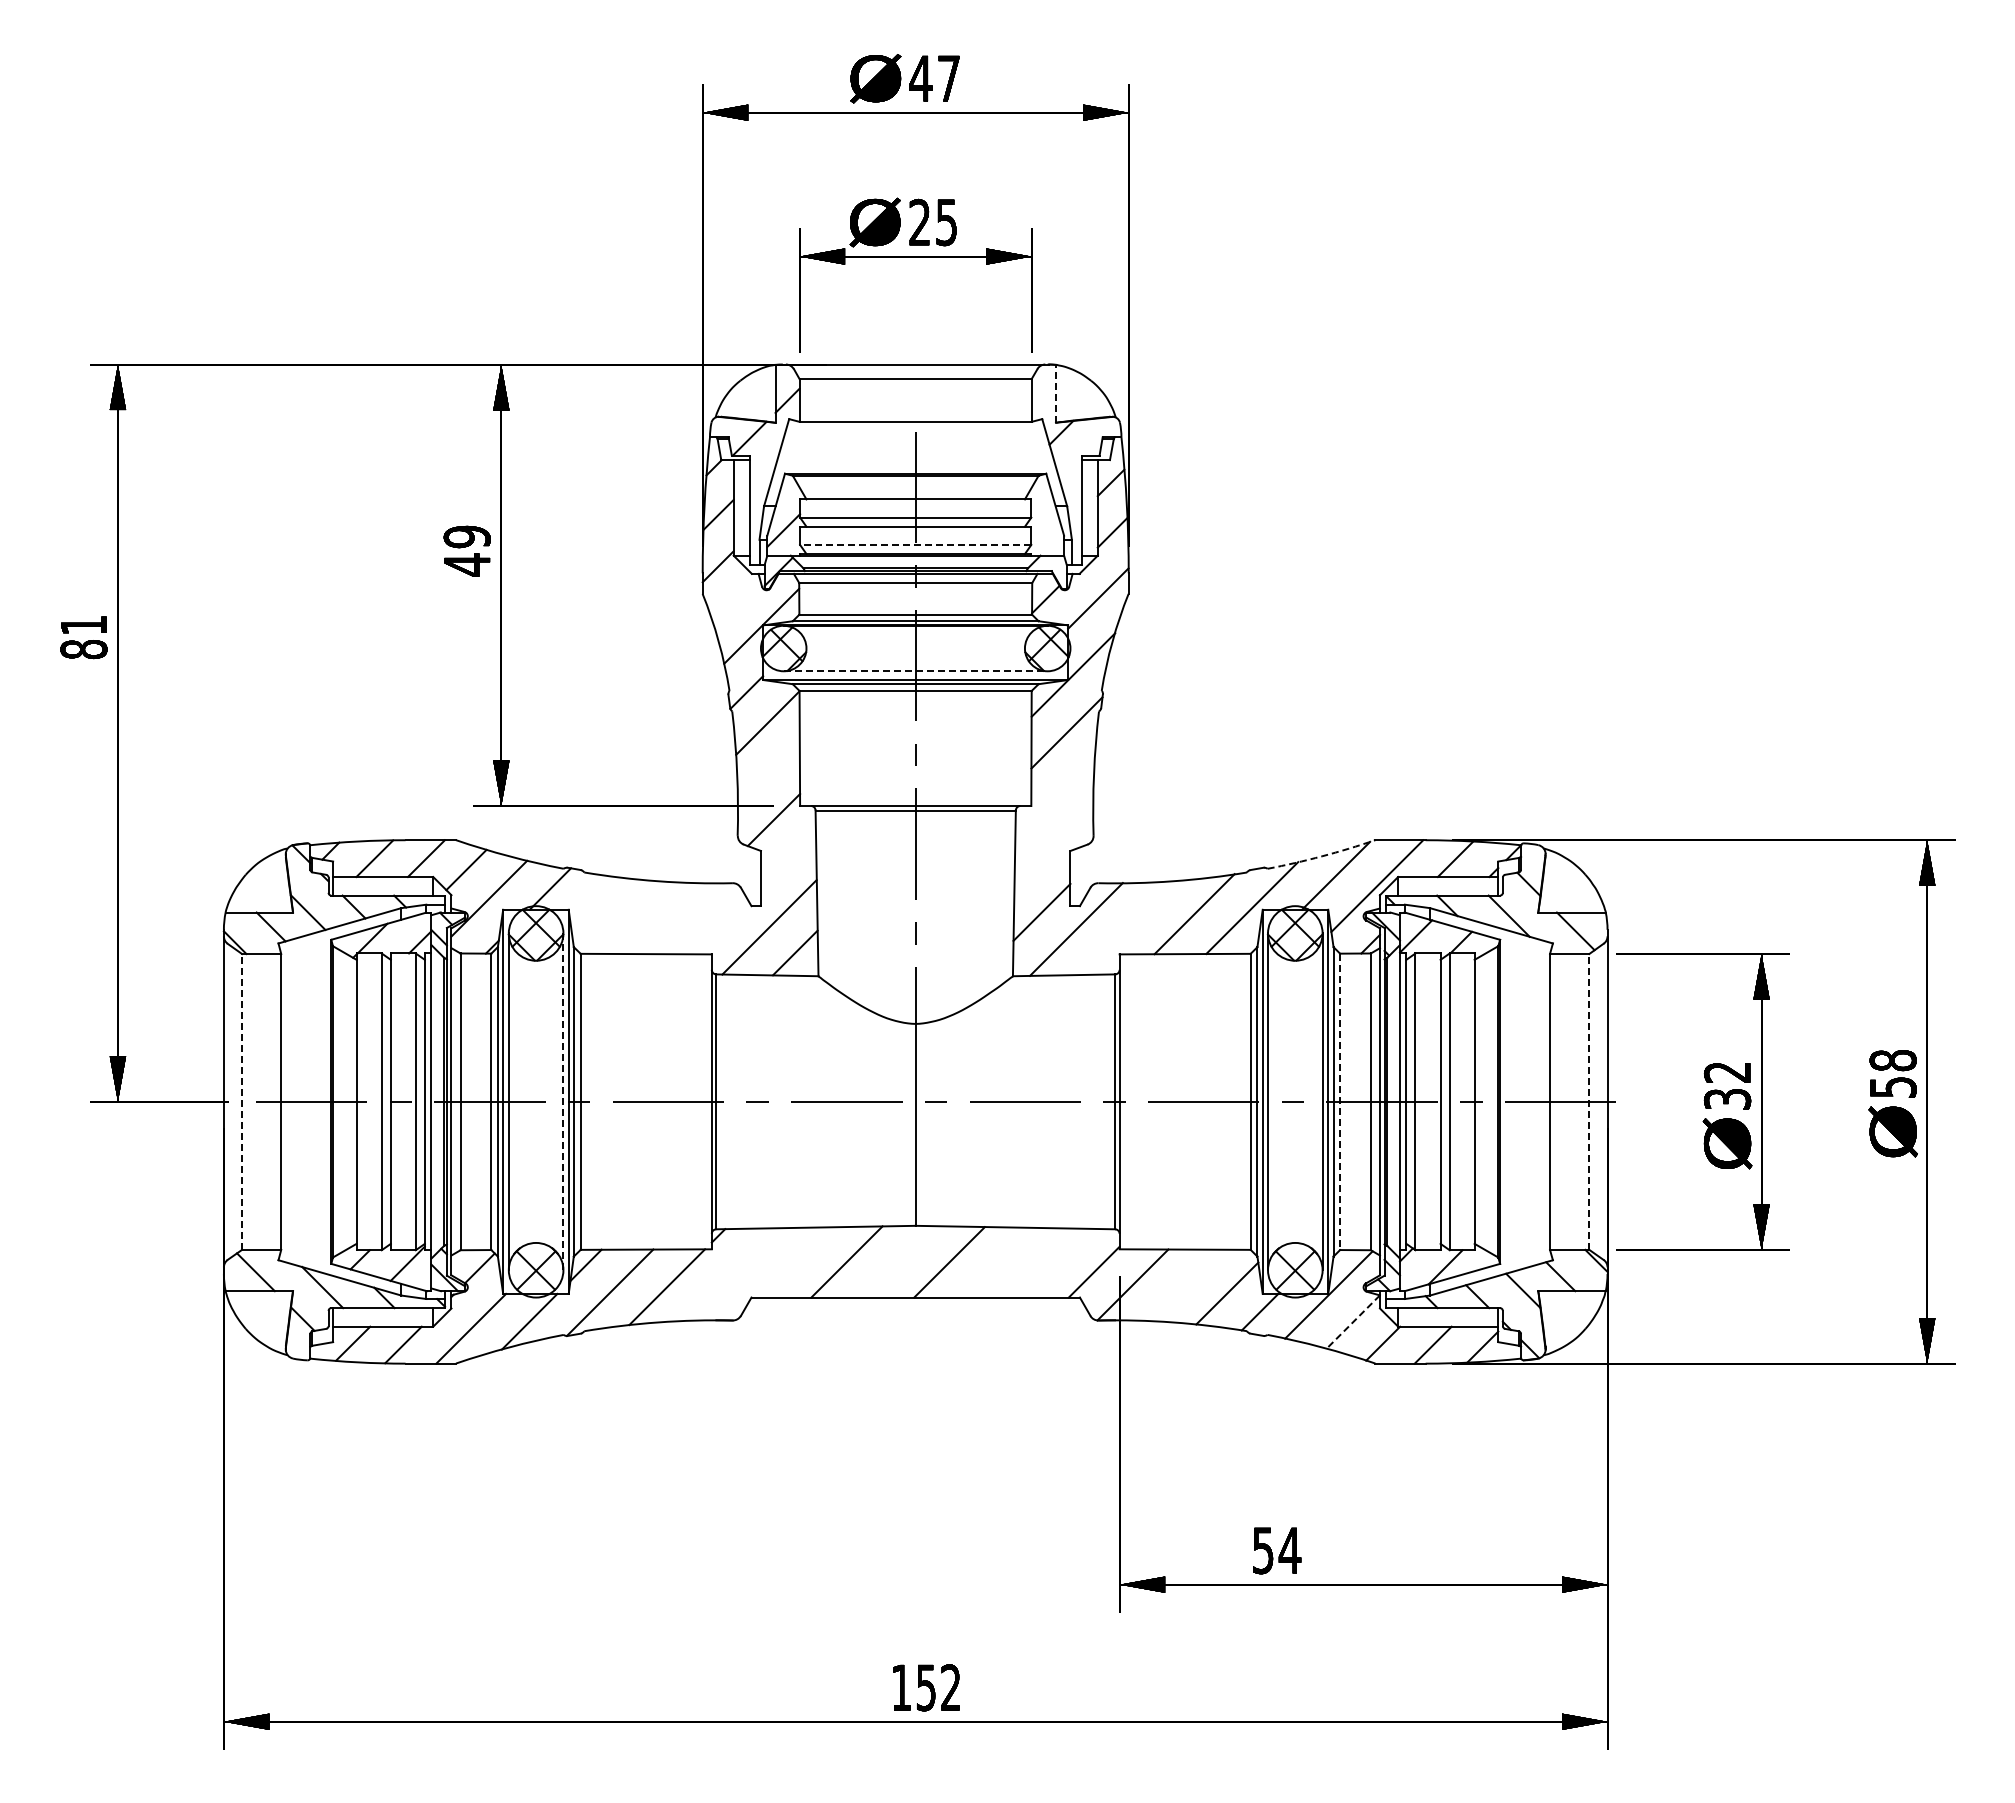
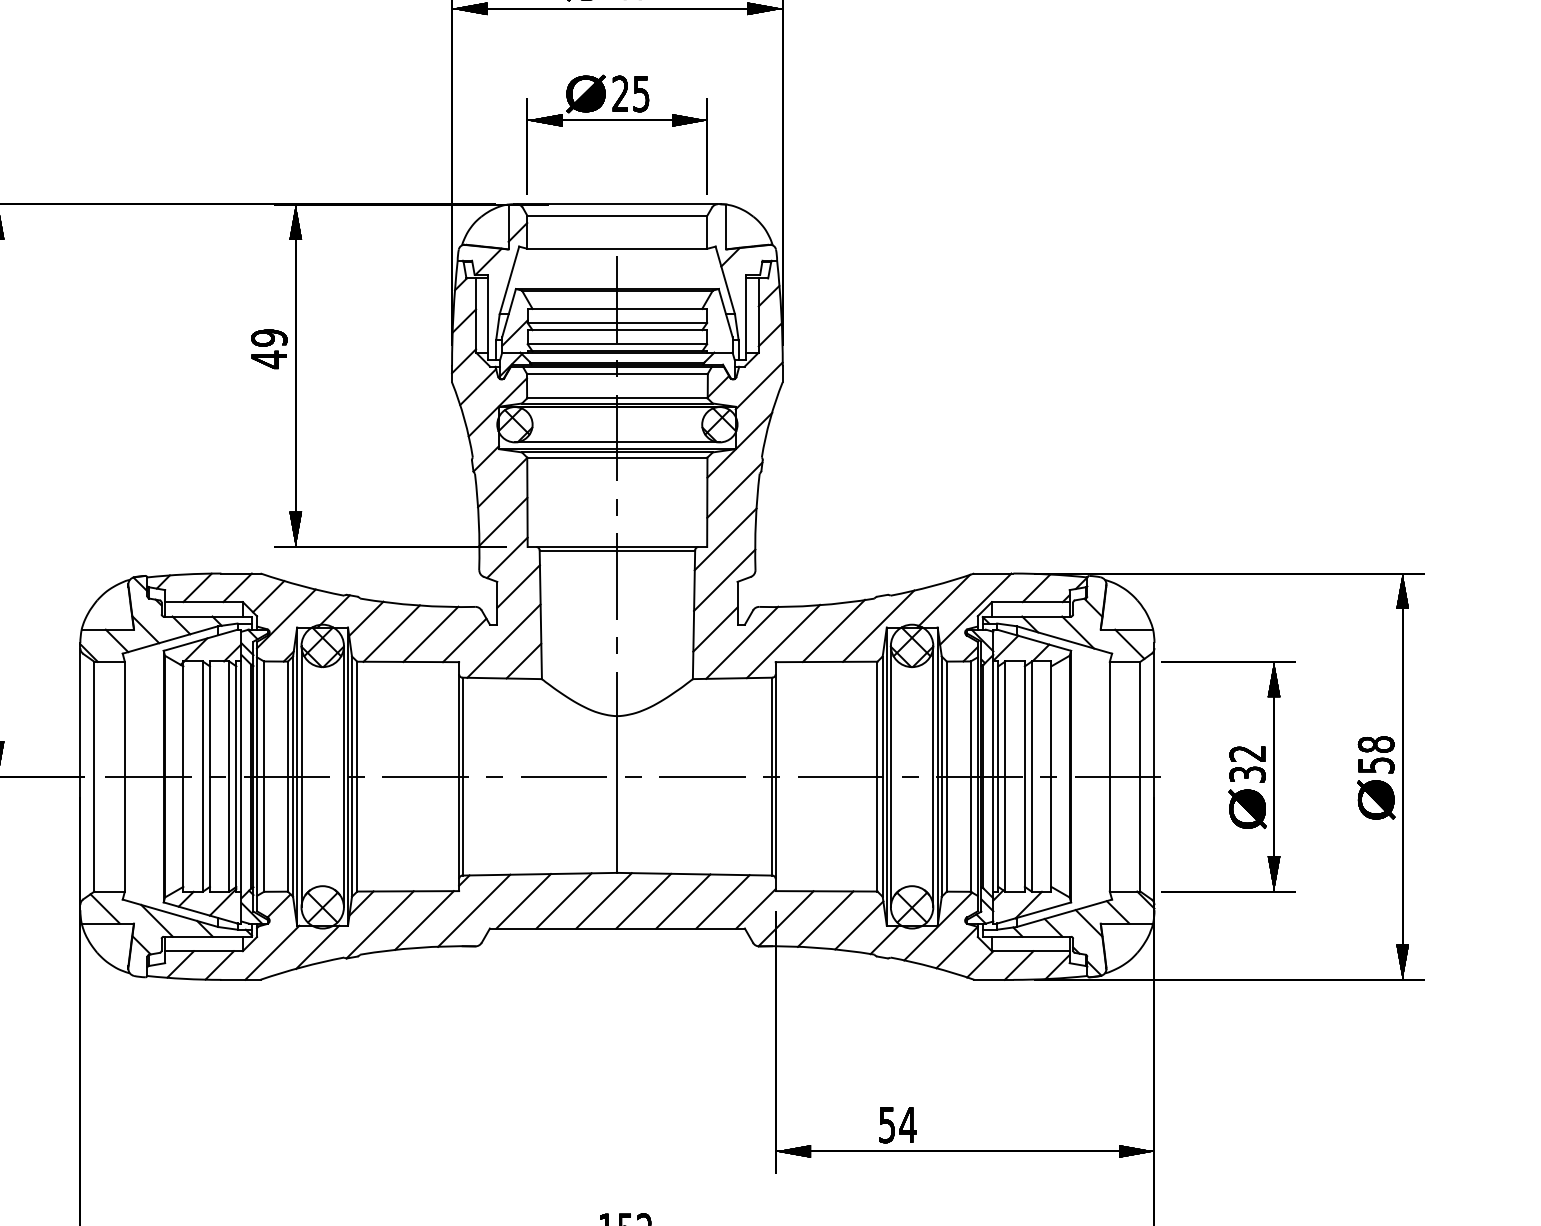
line: (1055, 393) -> (725, 226), dashed -> solid
line: (915, 544) -> (617, 343), dashed -> solid
line: (736, 599) -> (478, 386), added
line: (915, 671) -> (617, 442), dashed -> solid
line: (768, 773) -> (503, 521), added
line: (1055, 796) -> (725, 539), added
line: (1053, 848) -> (724, 579), added
line: (787, 856) -> (517, 586), added
arc: (1322, 856) -> (933, 586), dashed -> solid
line: (592, 898) -> (366, 618), added
line: (624, 917) -> (391, 633), added
line: (674, 918) -> (430, 634), added
line: (718, 926) -> (464, 640), added
line: (1129, 927) -> (783, 641), added
line: (242, 1101) -> (94, 776), dashed -> solid
line: (563, 1101) -> (343, 776), dashed -> solid
line: (1589, 1101) -> (1140, 776), dashed -> solid
line: (1340, 1102) -> (947, 777), dashed -> solid
line: (898, 1261) -> (604, 900), added
line: (794, 1262) -> (523, 901), added
line: (1000, 1262) -> (683, 901), added
line: (1051, 1262) -> (722, 901), added
line: (730, 1274) -> (473, 910), added
line: (1183, 1285) -> (825, 919), added
line: (1353, 1322) -> (957, 947), dashed -> solid

